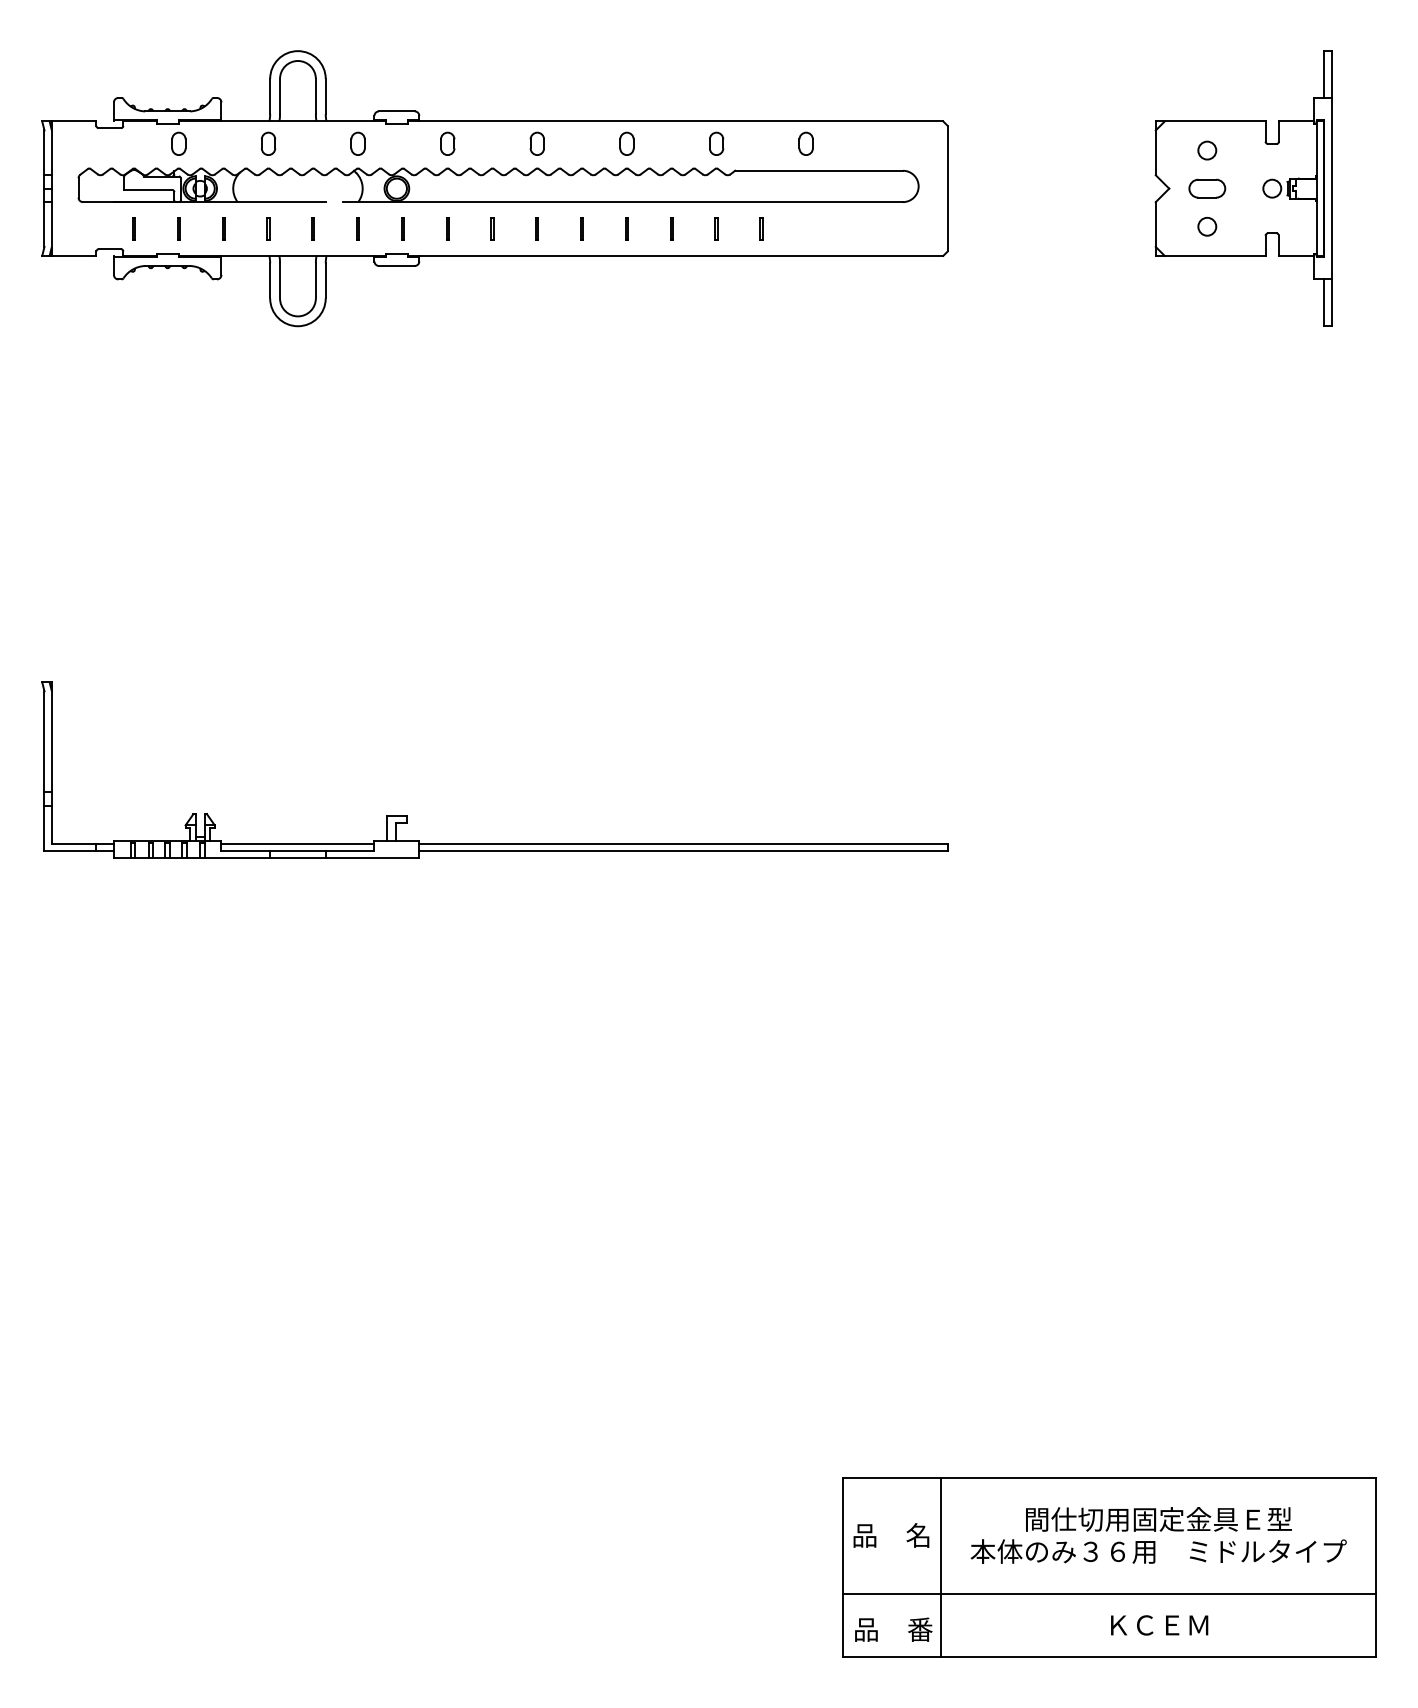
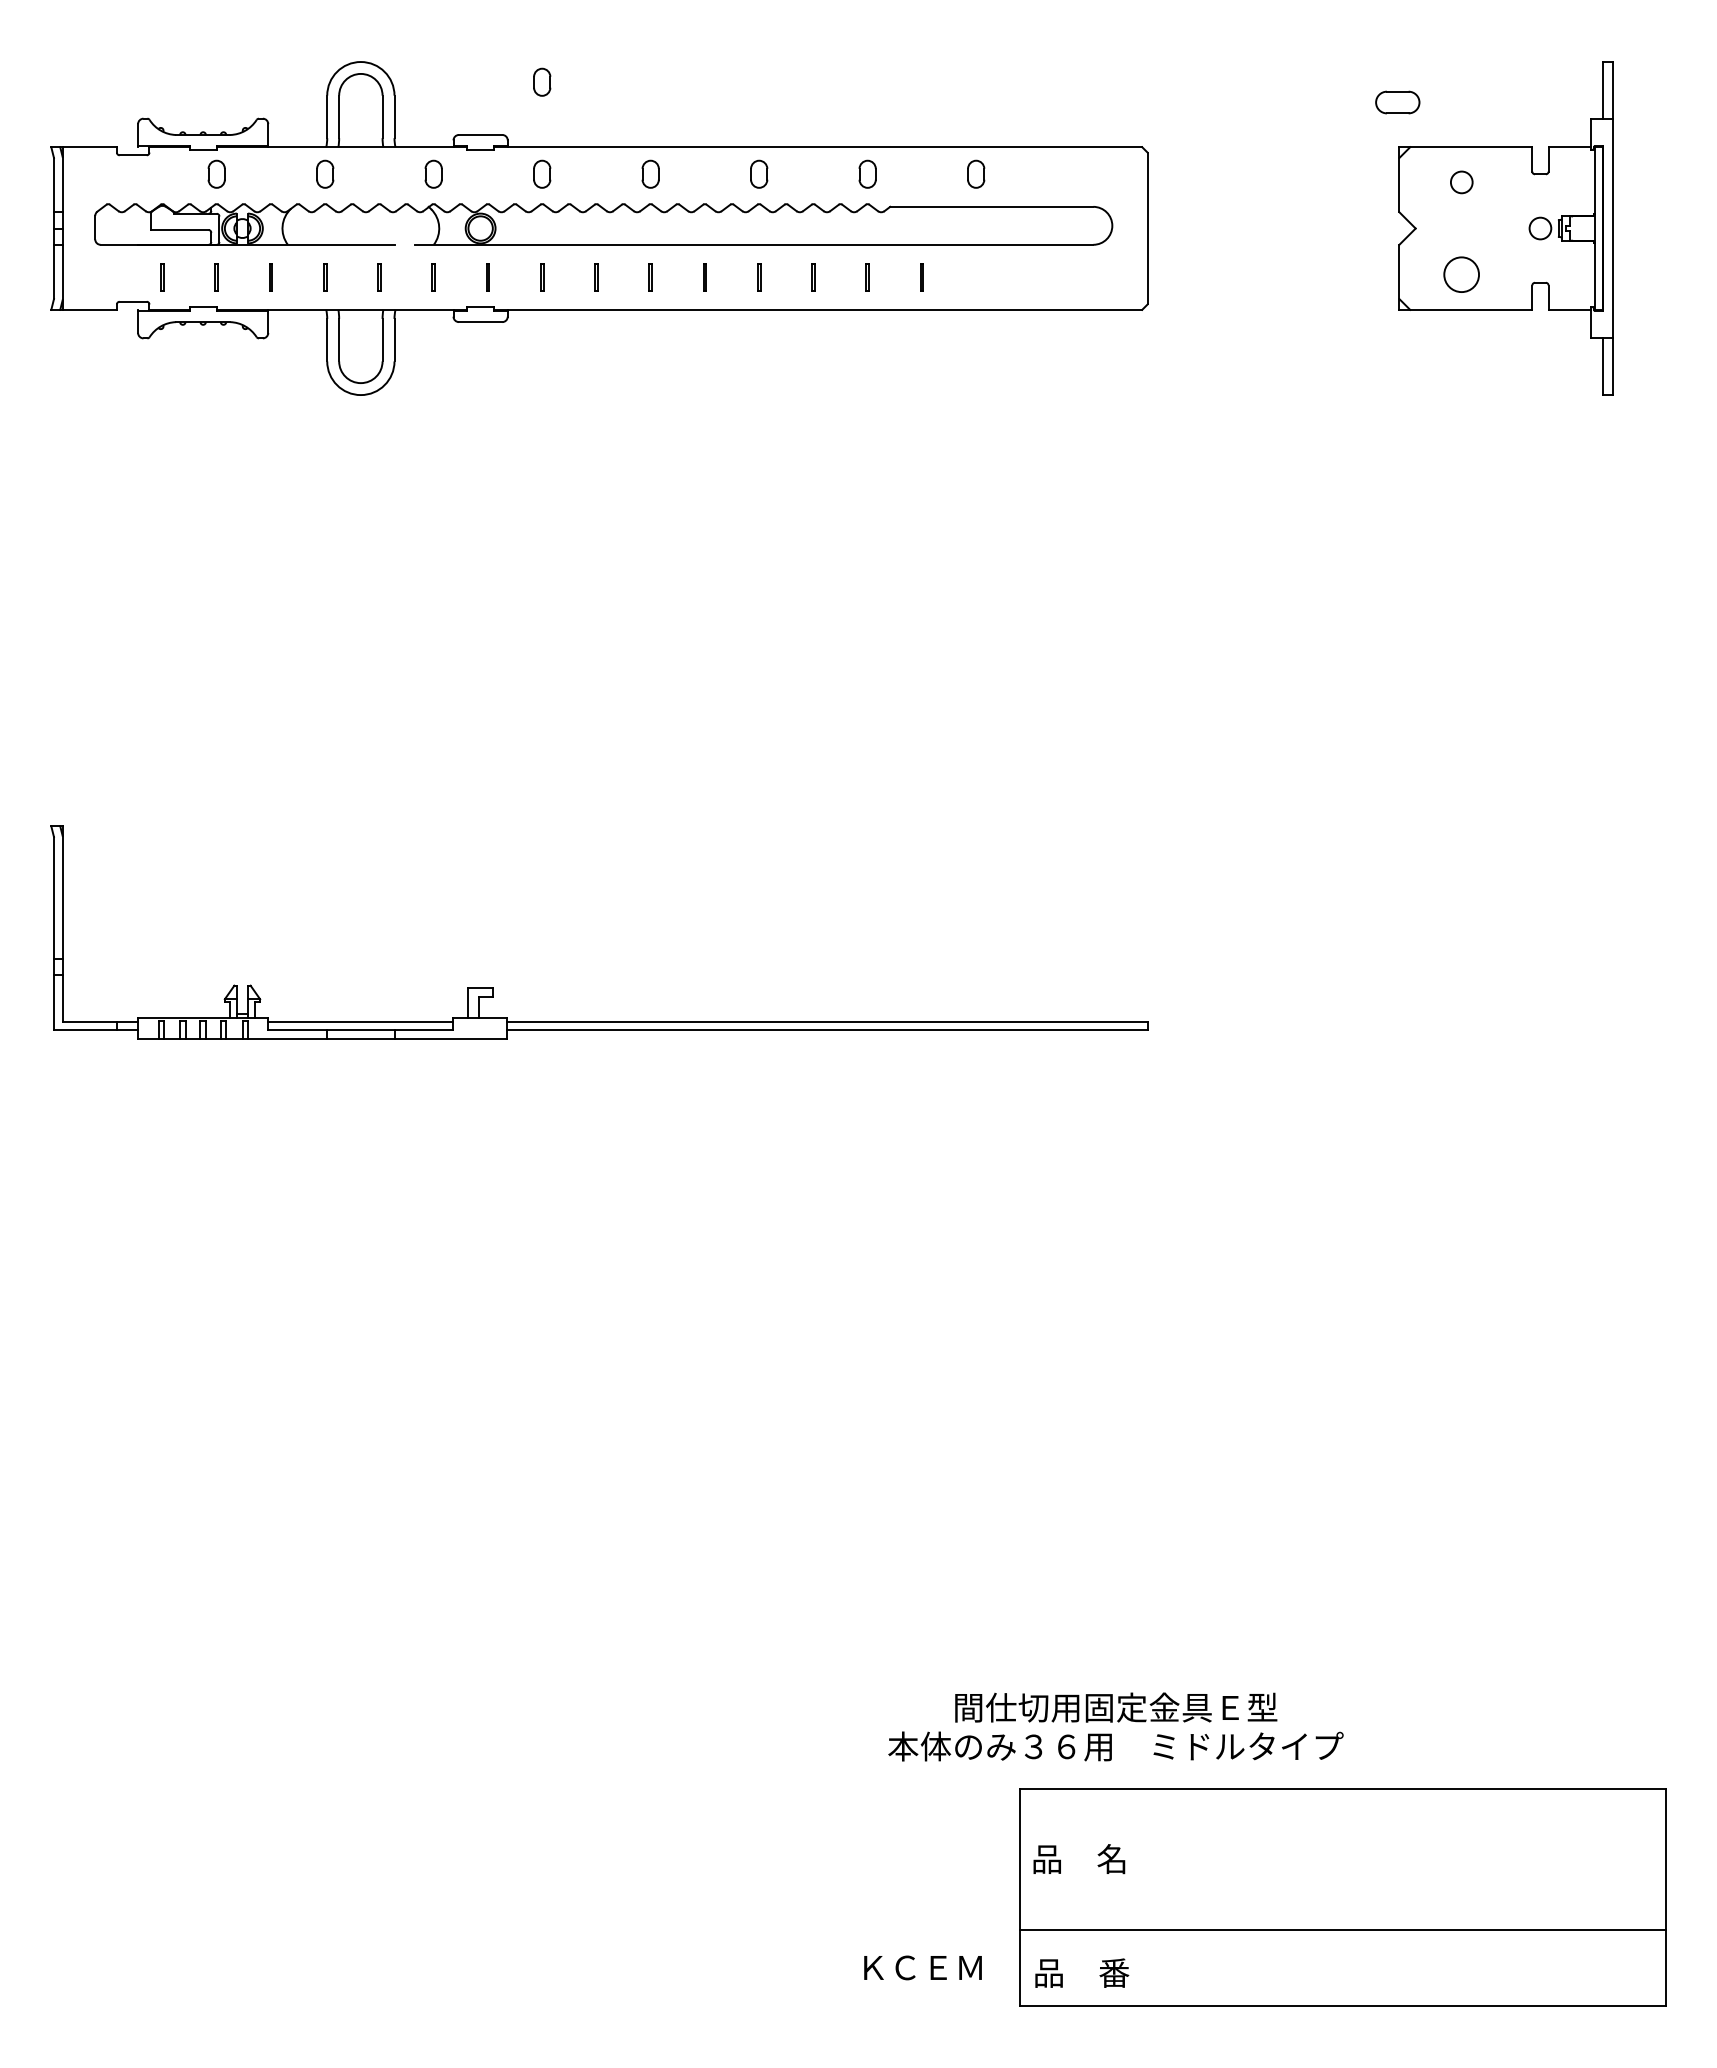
part: (447, 67) -> (542, 81), added
part: (1207, 188) -> (1397, 102), moved
circle: (1207, 226) -> (1461, 274), size x1.6
text: (1158, 1535) -> (1115, 1726), moved
line: (941, 1566) -> (1139, 1896), removed
text: (1159, 1625) -> (922, 1967), moved

